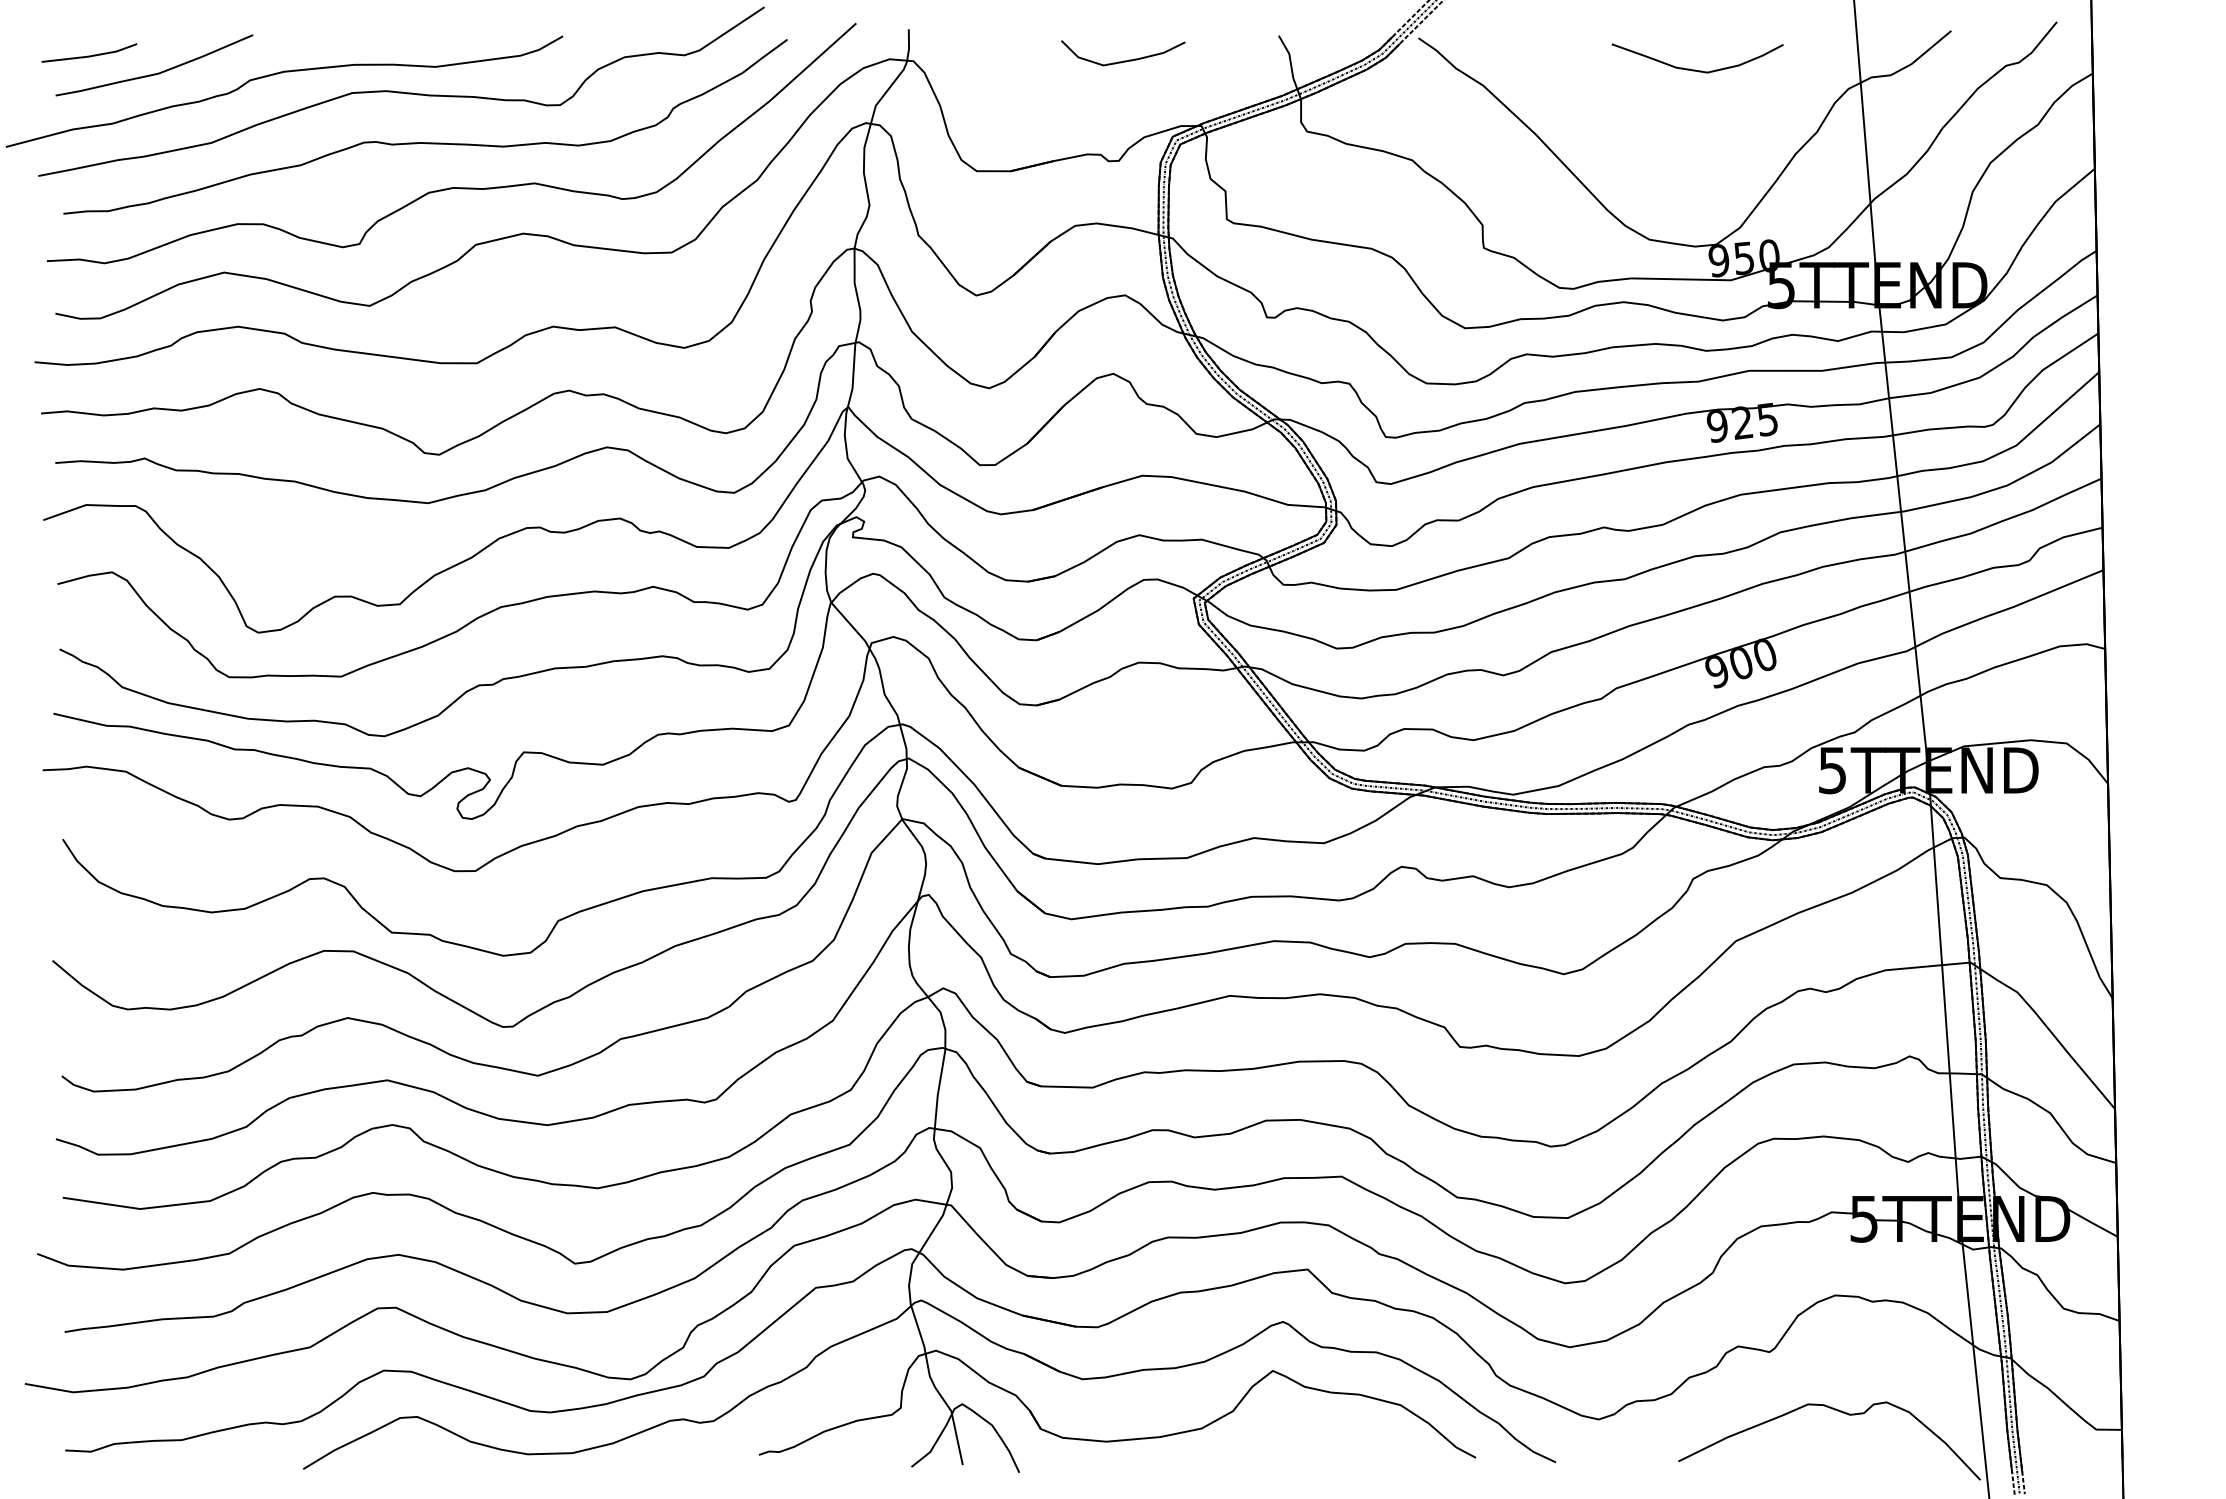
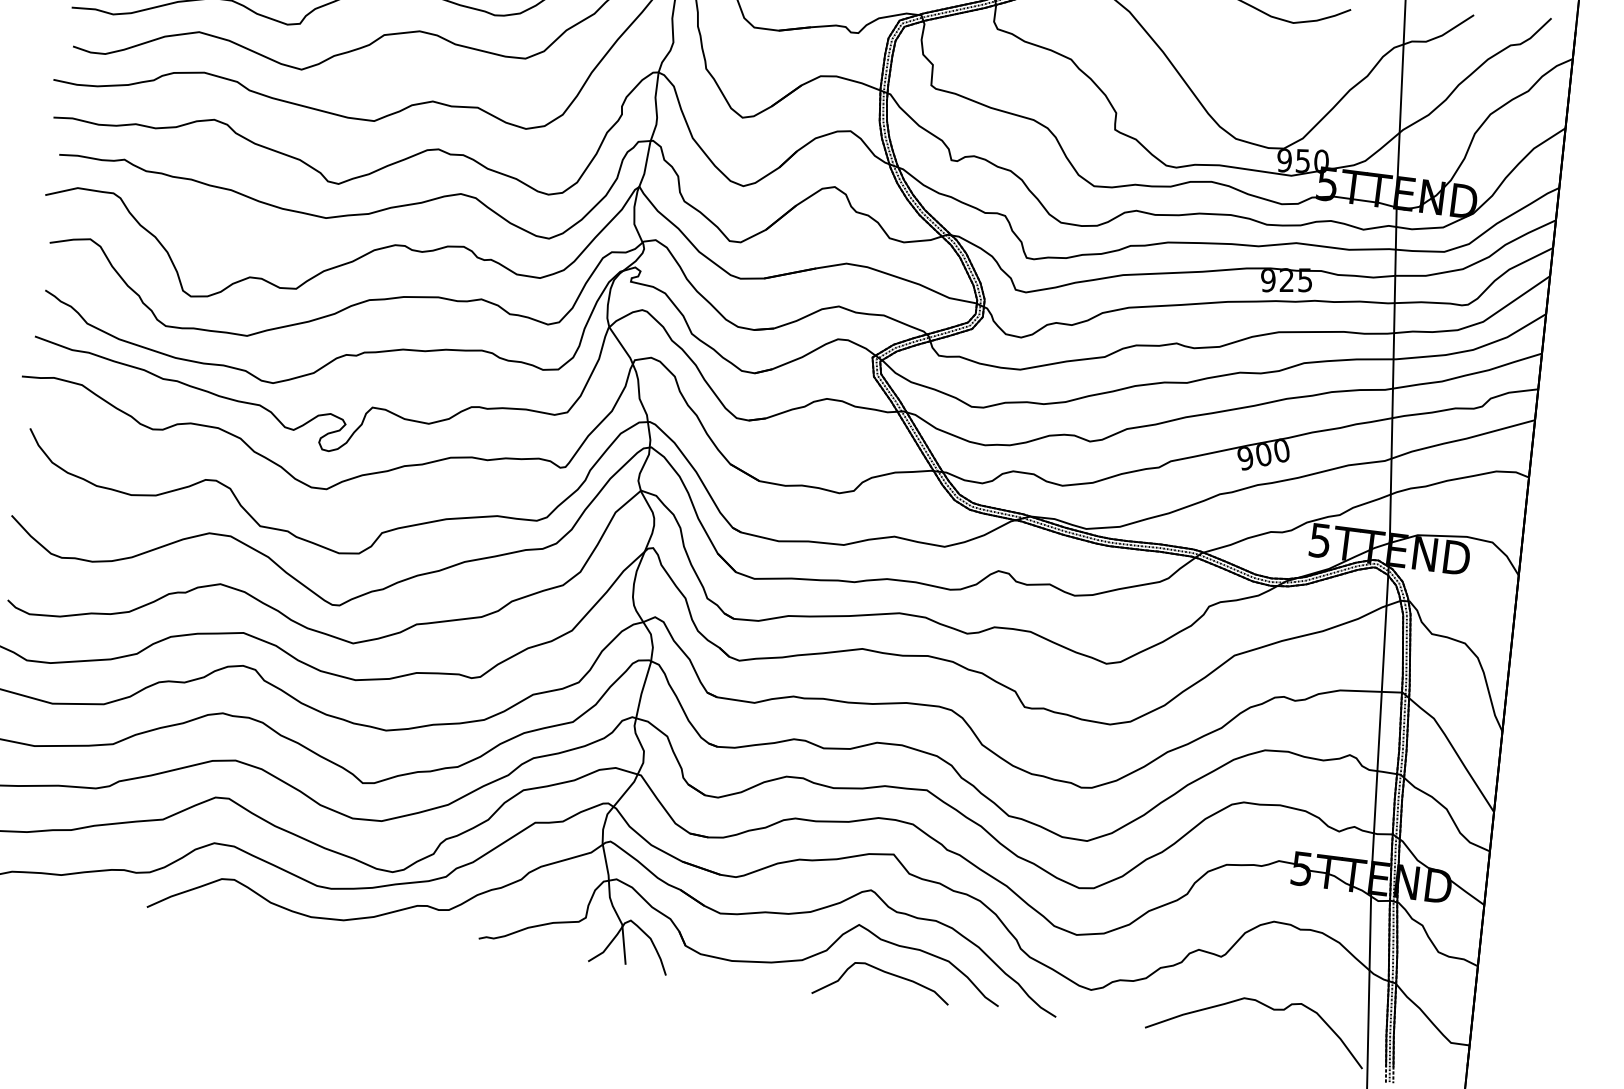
curve: (1315, 1431) -> (884, 972), added

